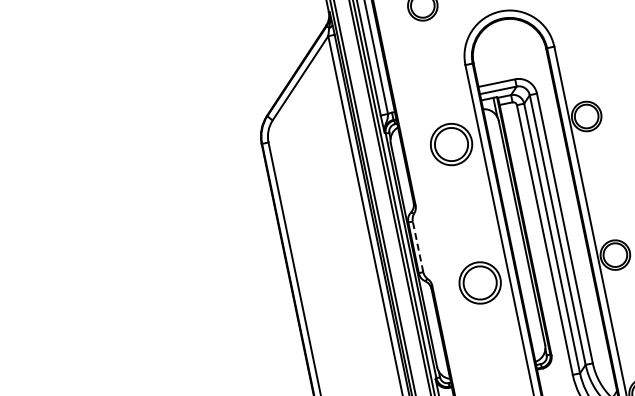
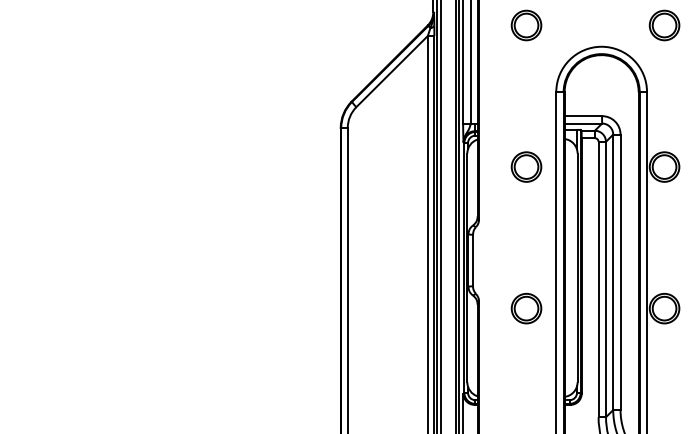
part: (451, 143) -> (526, 166), size x0.71
line: (418, 246) -> (473, 260), dashed -> solid
part: (480, 283) -> (526, 308), size x0.71

